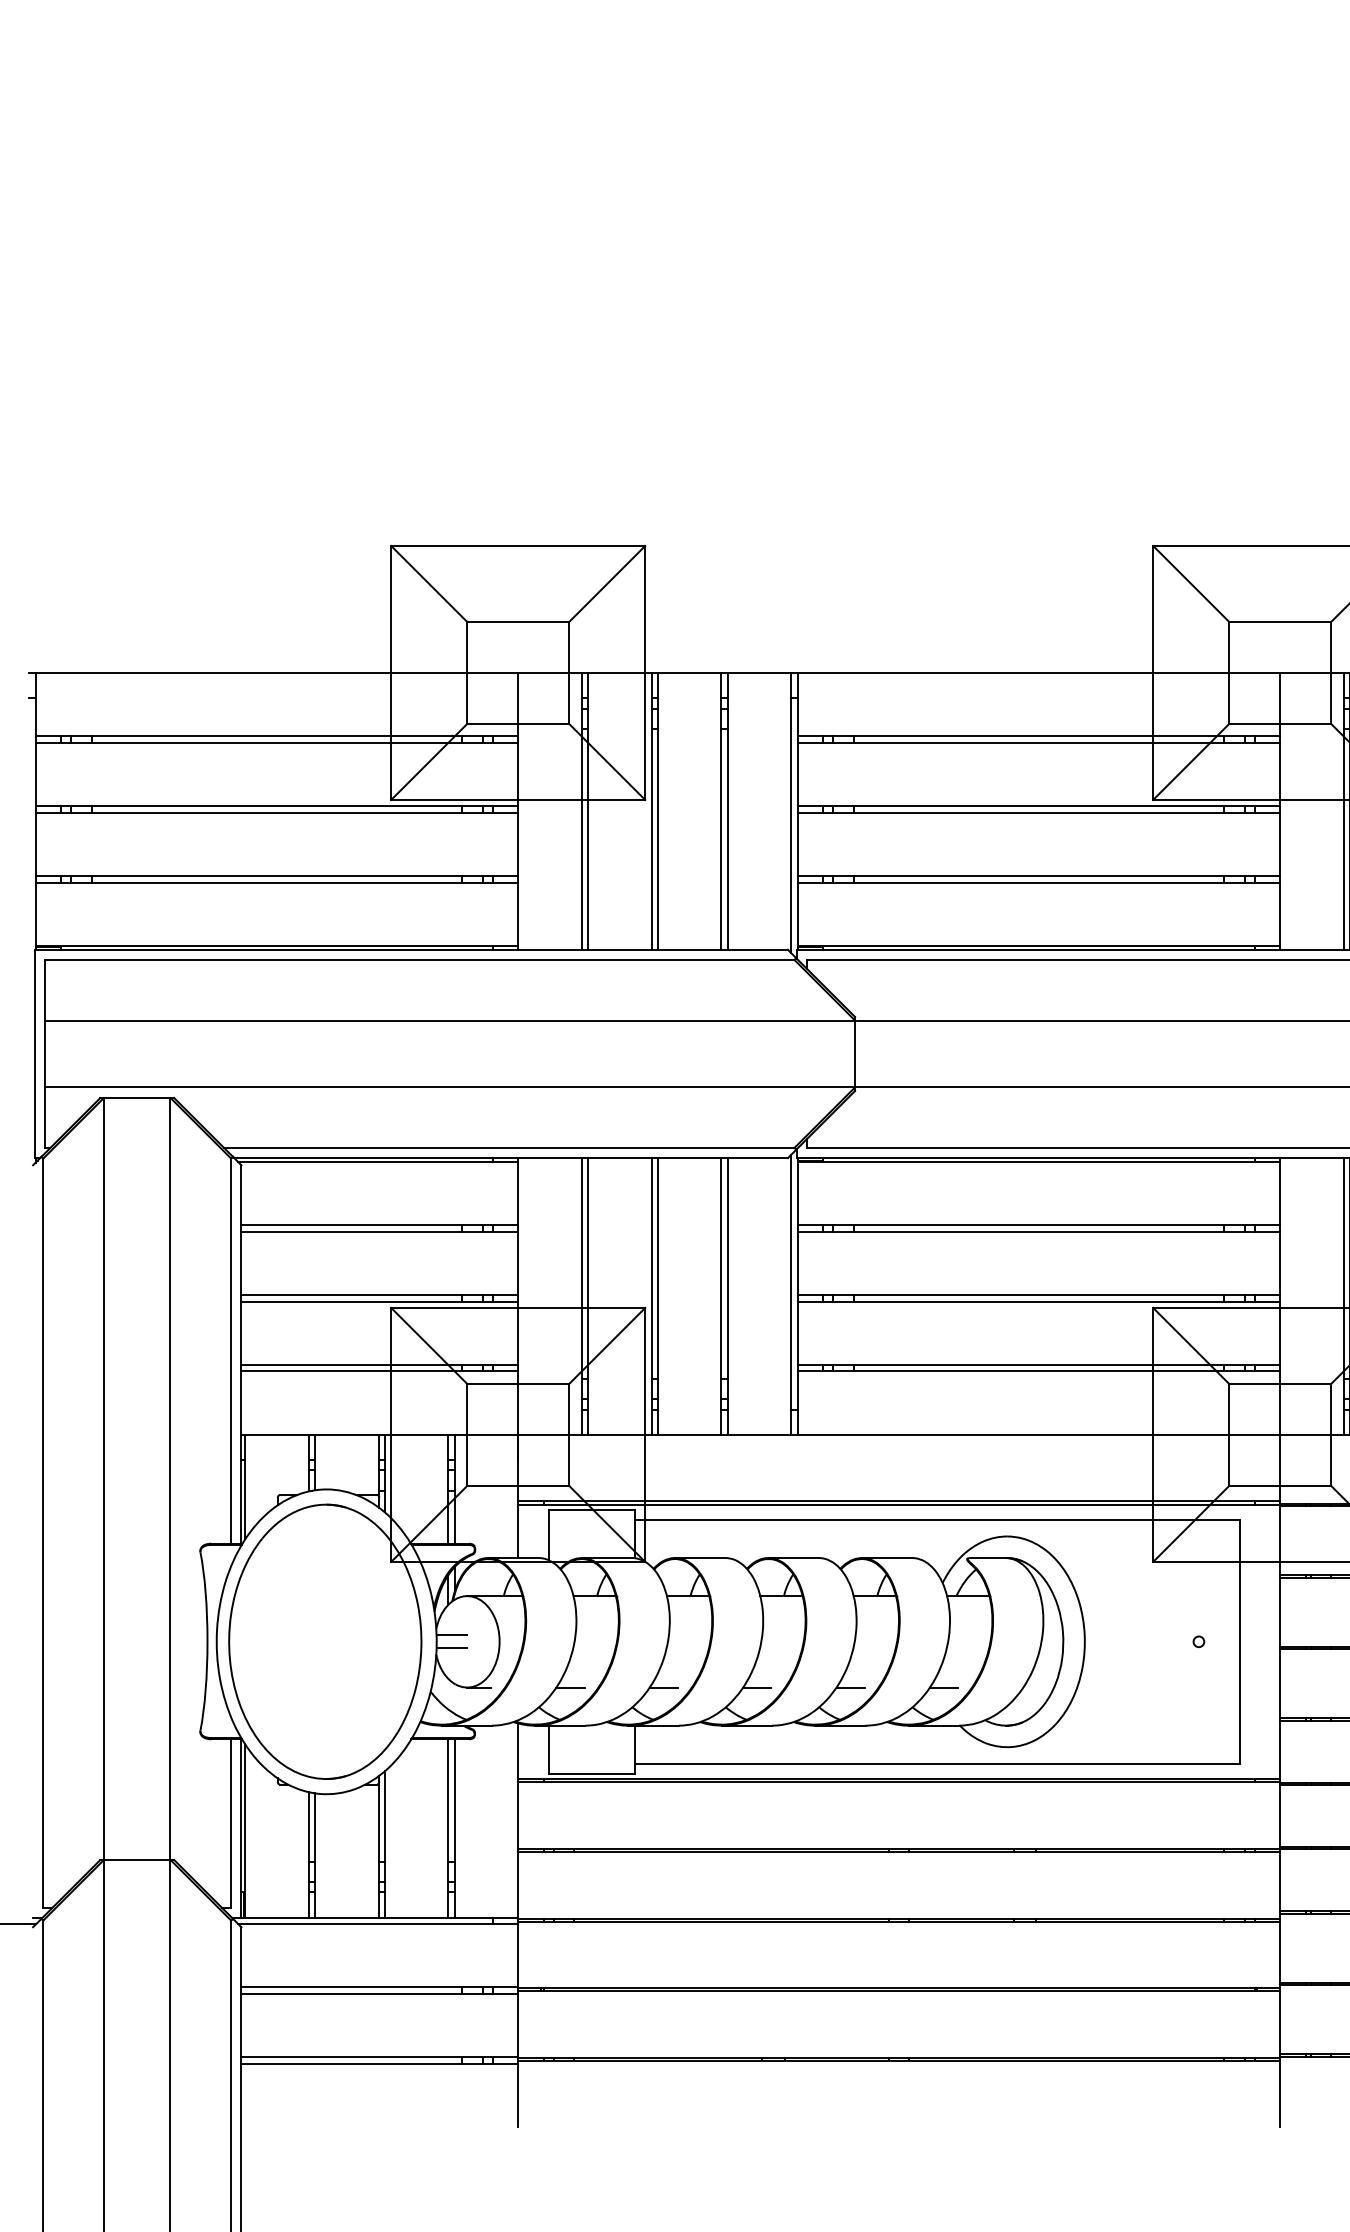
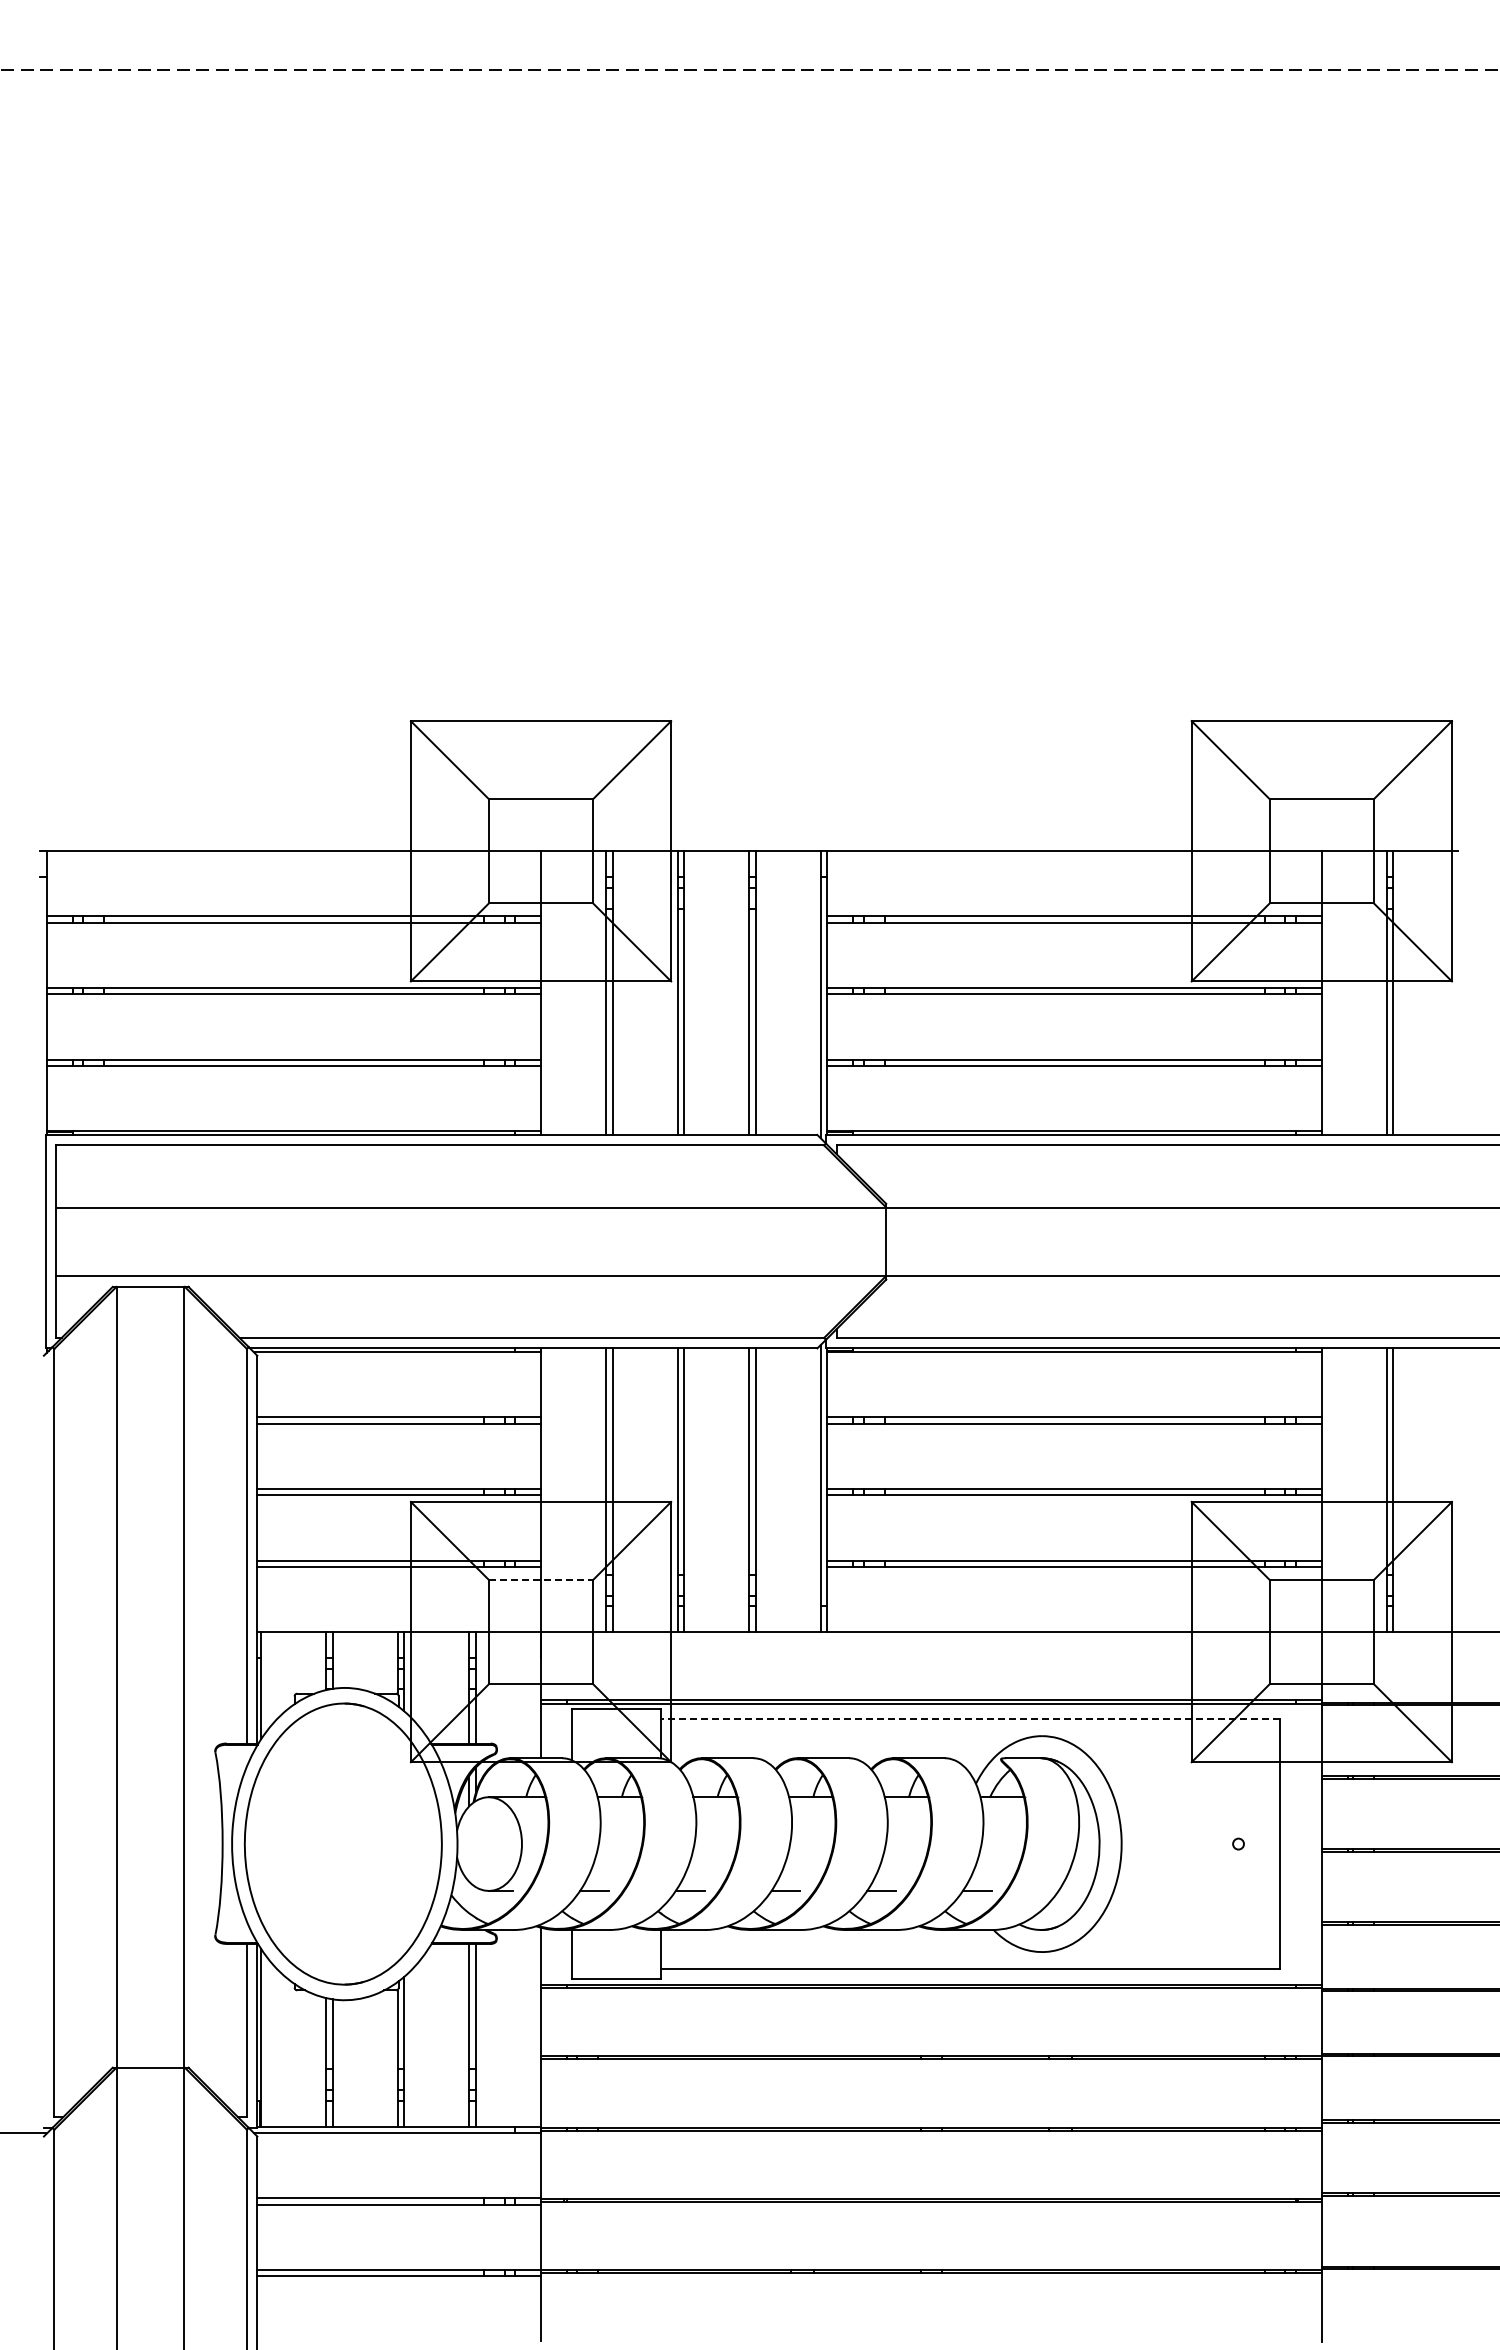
line: (518, 1384) -> (541, 1580), solid -> dashed
line: (937, 1520) -> (970, 1719), solid -> dashed
line: (451, 1635) -> (472, 1837), removed
line: (451, 1648) -> (472, 1850), removed

